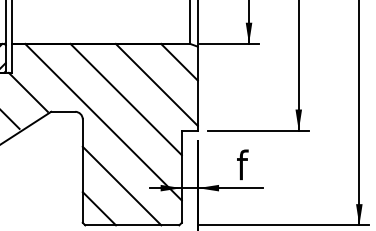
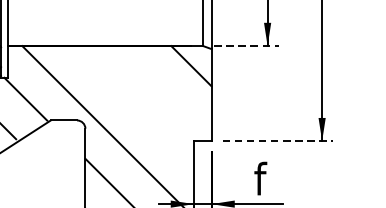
line: (230, 43) -> (247, 45), solid -> dashed
line: (156, 84) -> (166, 90), removed
line: (125, 99) -> (132, 106), removed
line: (258, 130) -> (277, 140), solid -> dashed

